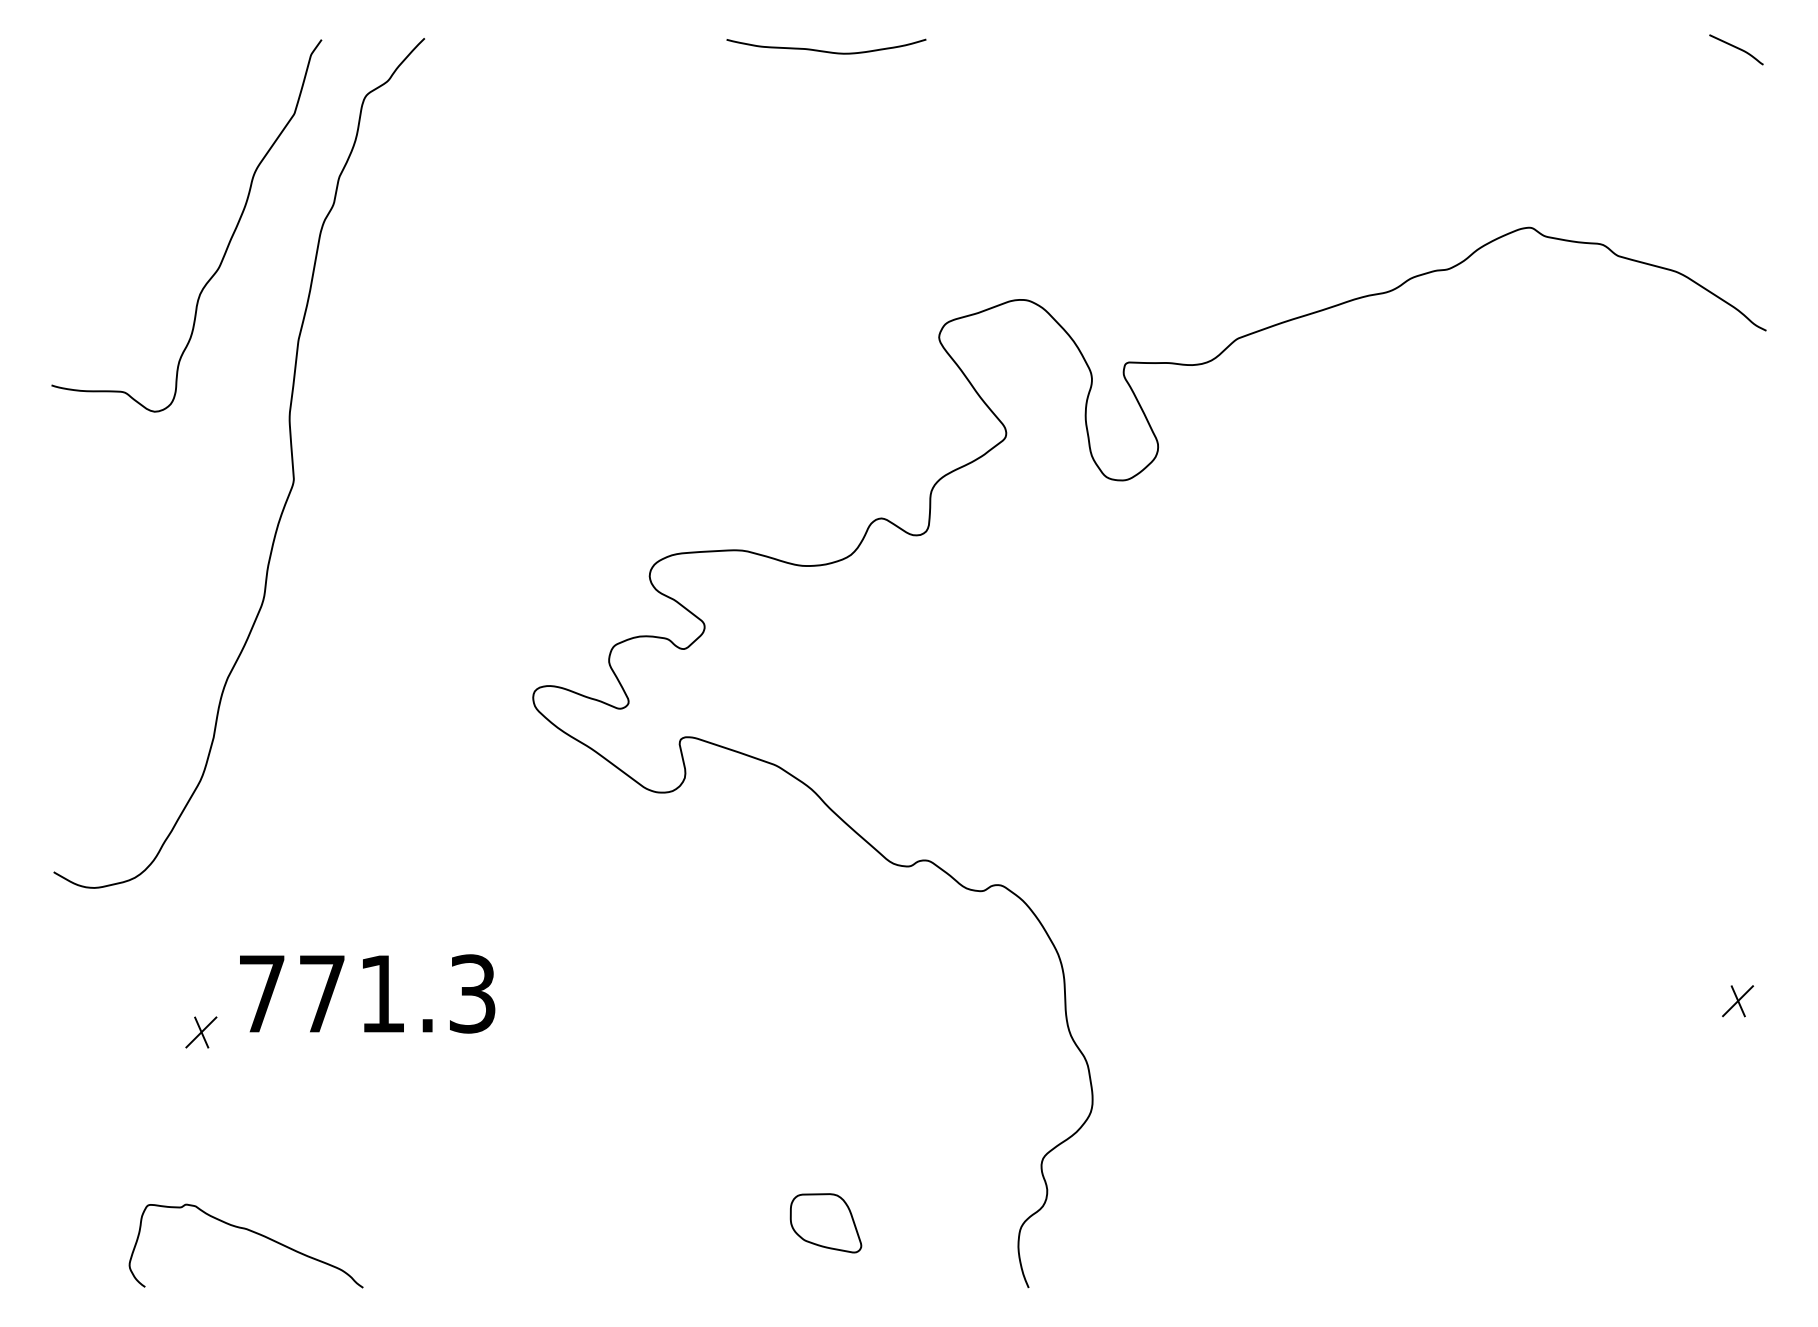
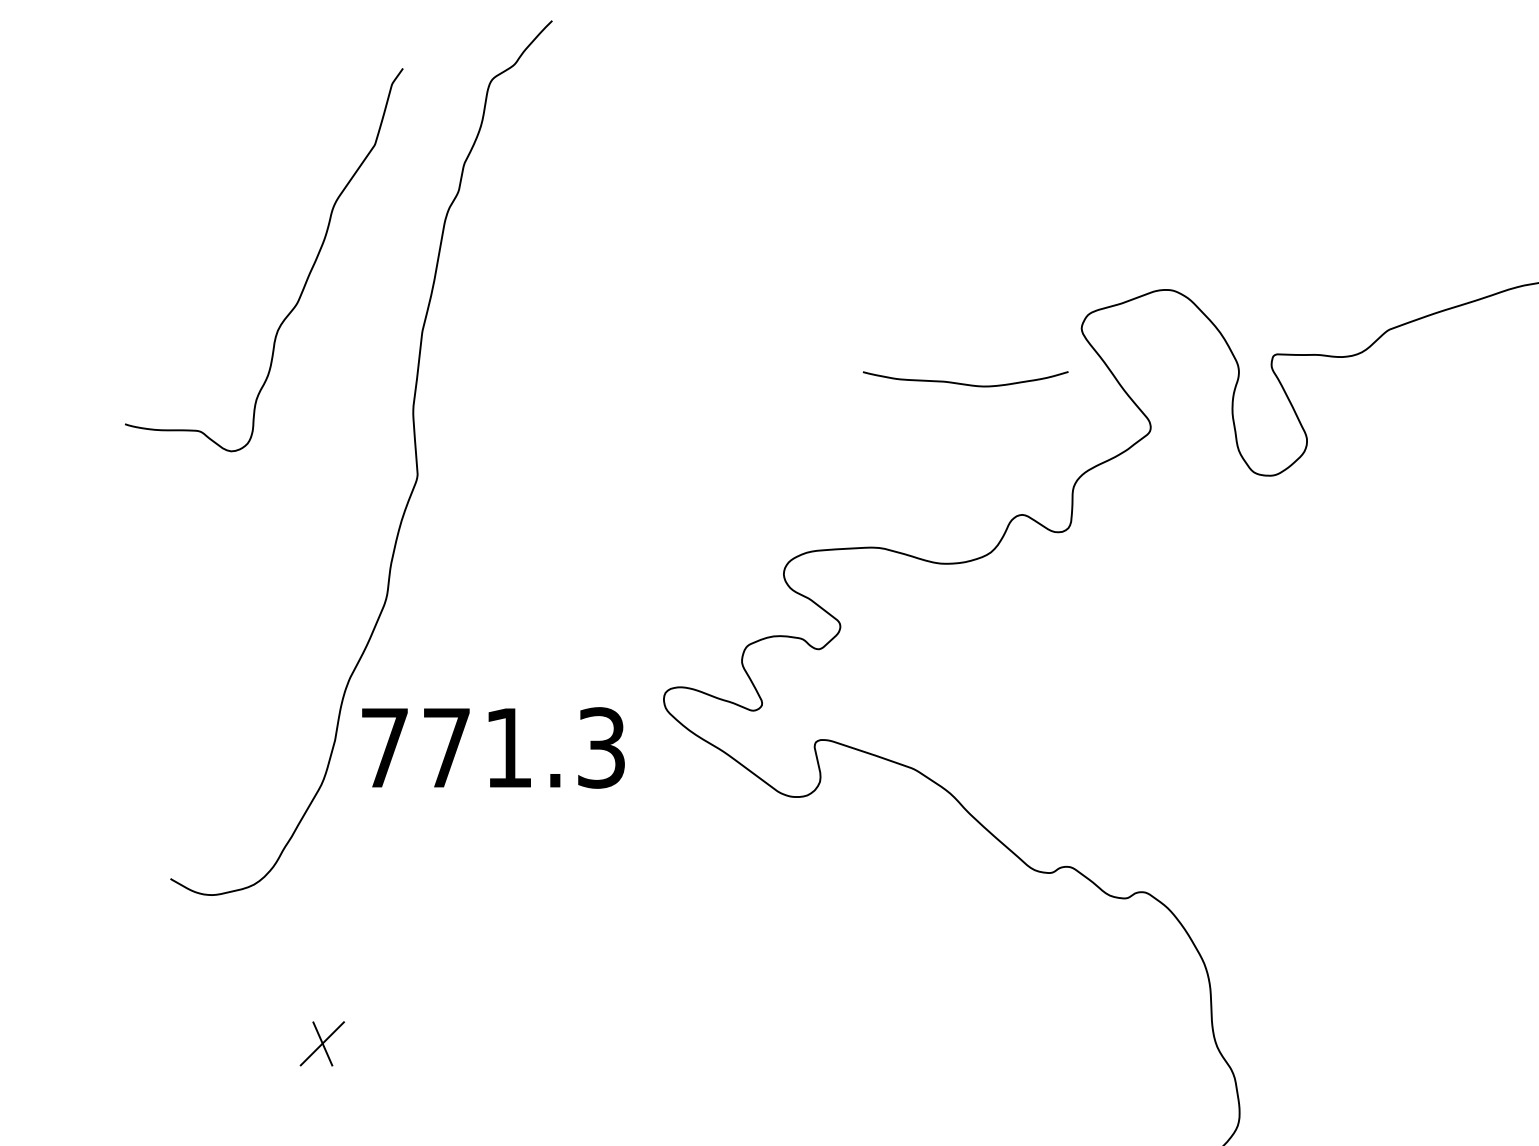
curve: (825, 50) -> (964, 383), moved
curve: (227, 244) -> (306, 279), moved
text: (367, 993) -> (493, 747), moved
part: (201, 1032) -> (322, 1043), size x1.4

